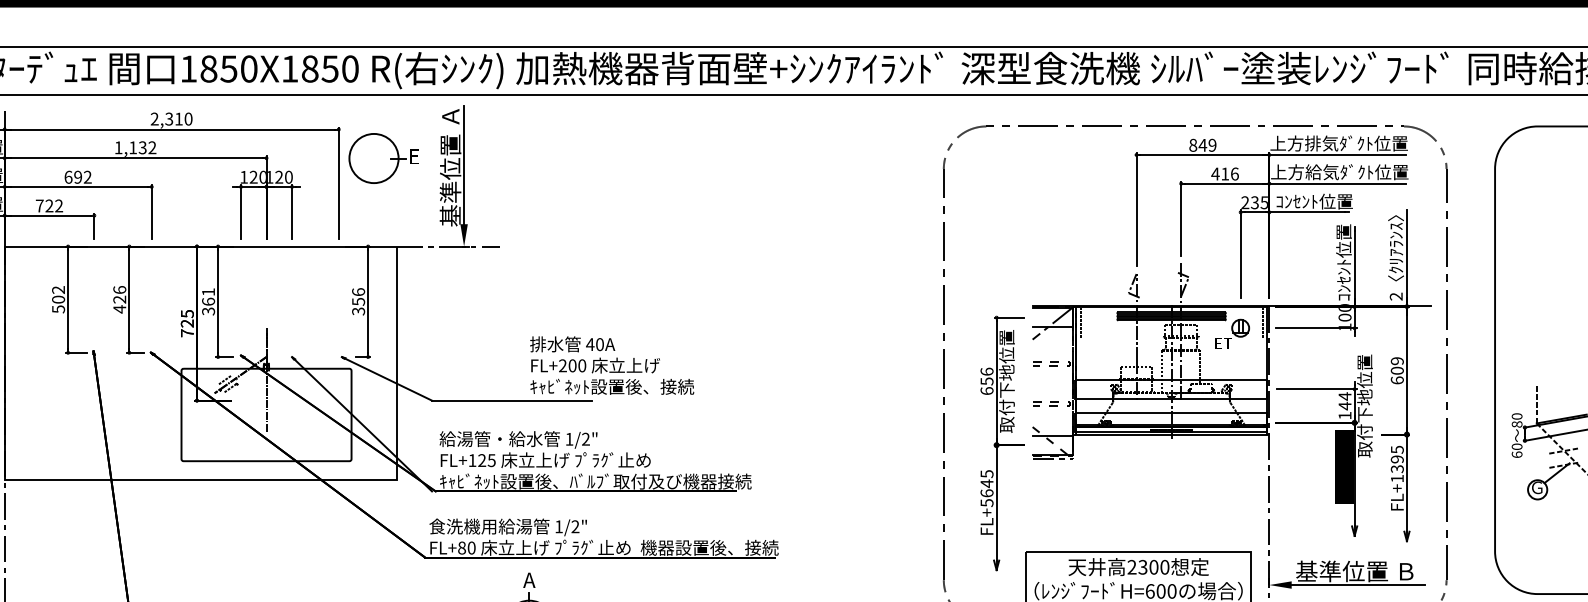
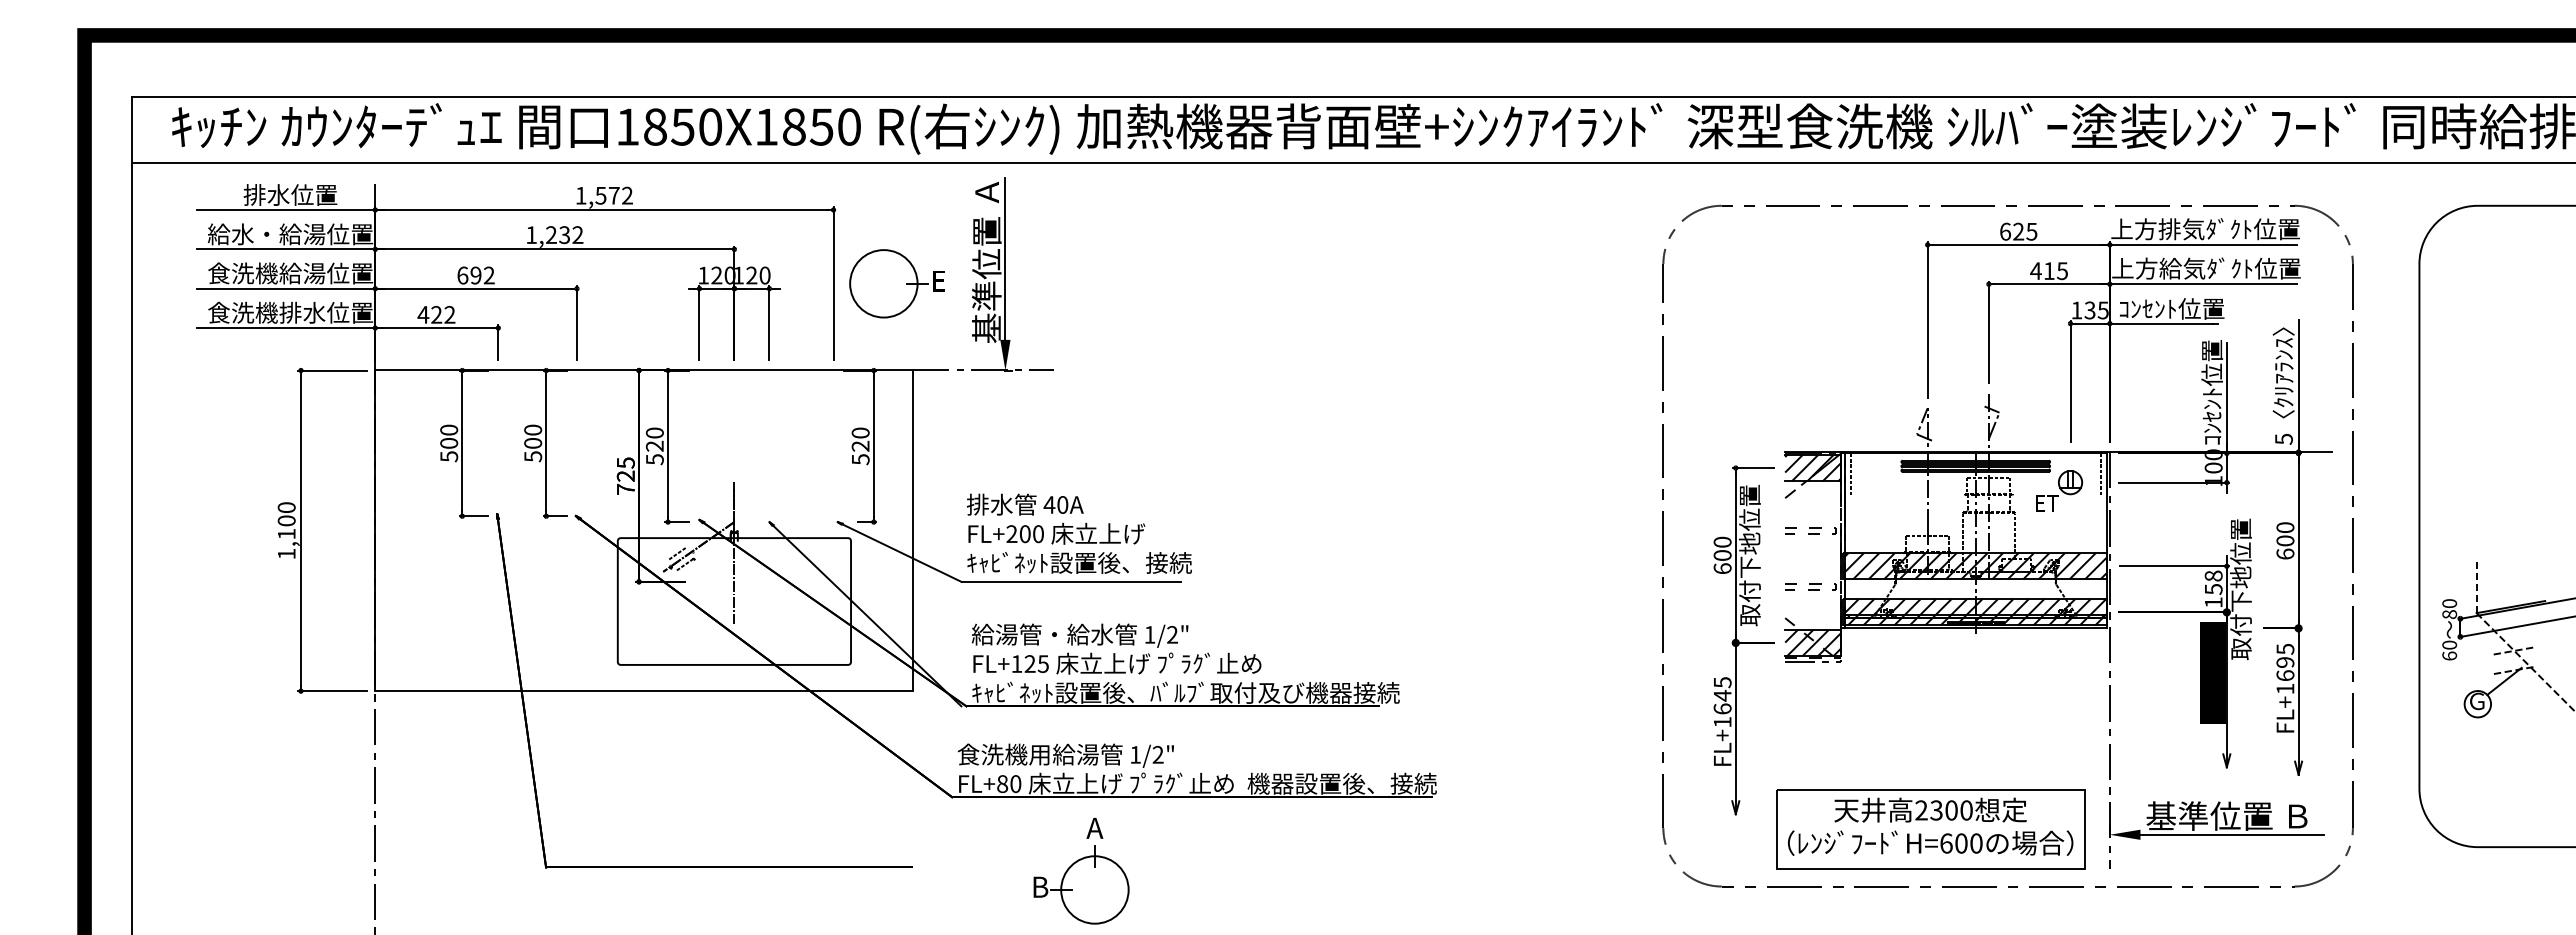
text: (171, 118) -> (603, 195), 2,310 -> 1,572
text: (1202, 145) -> (2018, 231), 849 -> 625
text: (133, 147) -> (551, 234), 1,132 -> 1,232
part: (383, 158) -> (896, 283), moved
text: (1234, 174) -> (2062, 271), 416 -> 415
text: (1245, 202) -> (2076, 310), 235 -> 135
text: (39, 205) -> (423, 314), 722 -> 422
text: (58, 289) -> (449, 429), 502 -> 500
text: (1395, 296) -> (2283, 438), 2 -> 5
text: (120, 299) -> (533, 443), 426 -> 500
text: (208, 301) -> (654, 445), 361 -> 520
text: (358, 301) -> (860, 445), 356 -> 520
hatch: (1053, 317) -> (1813, 467), added
text: (1397, 361) -> (2285, 527), 609 -> 600
text: (611, 365) -> (1078, 533), moved
text: (986, 376) -> (1722, 548), 656 -> 600
hatch: (1170, 389) -> (1974, 566), added
text: (1344, 401) -> (2213, 582), 144 -> 158
hatch: (1170, 422) -> (1974, 612), added
hatch: (1053, 444) -> (1813, 642), added
text: (1397, 468) -> (2285, 675), FL+1395 -> FL+1695
text: (986, 503) -> (1722, 722), FL+5645 -> FL+1645

